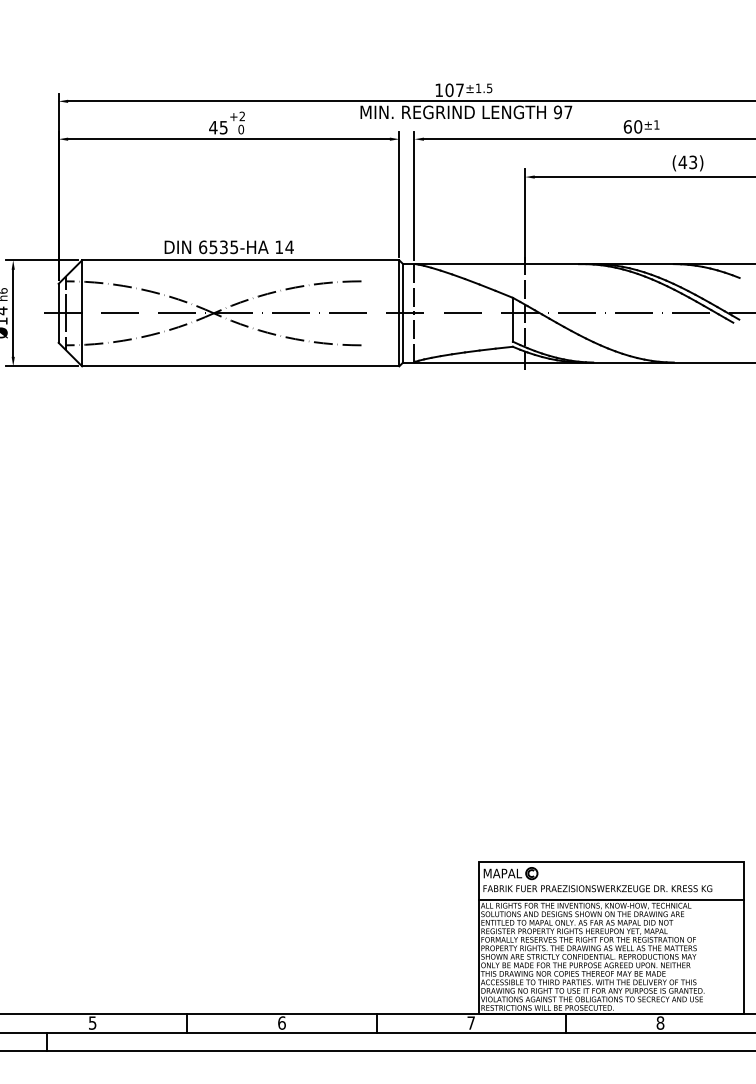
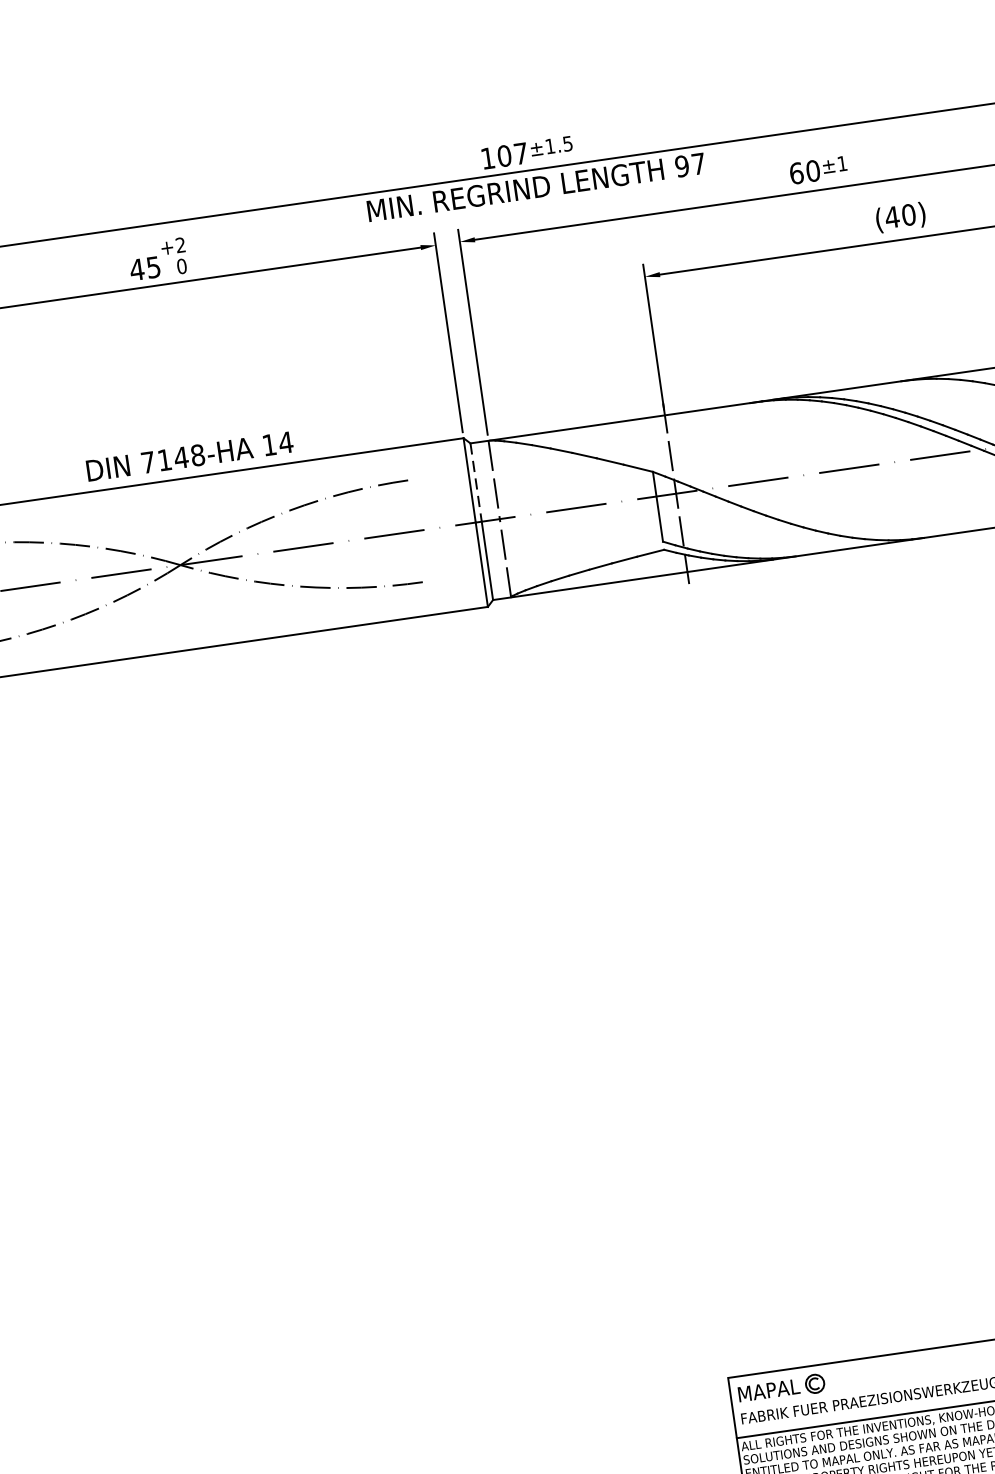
text: (693, 162) -> (909, 215), (43) -> (40)
text: (218, 247) -> (172, 459), 6535-HA -> 7148-HA
line: (403, 288) -> (476, 482), solid -> dashed

